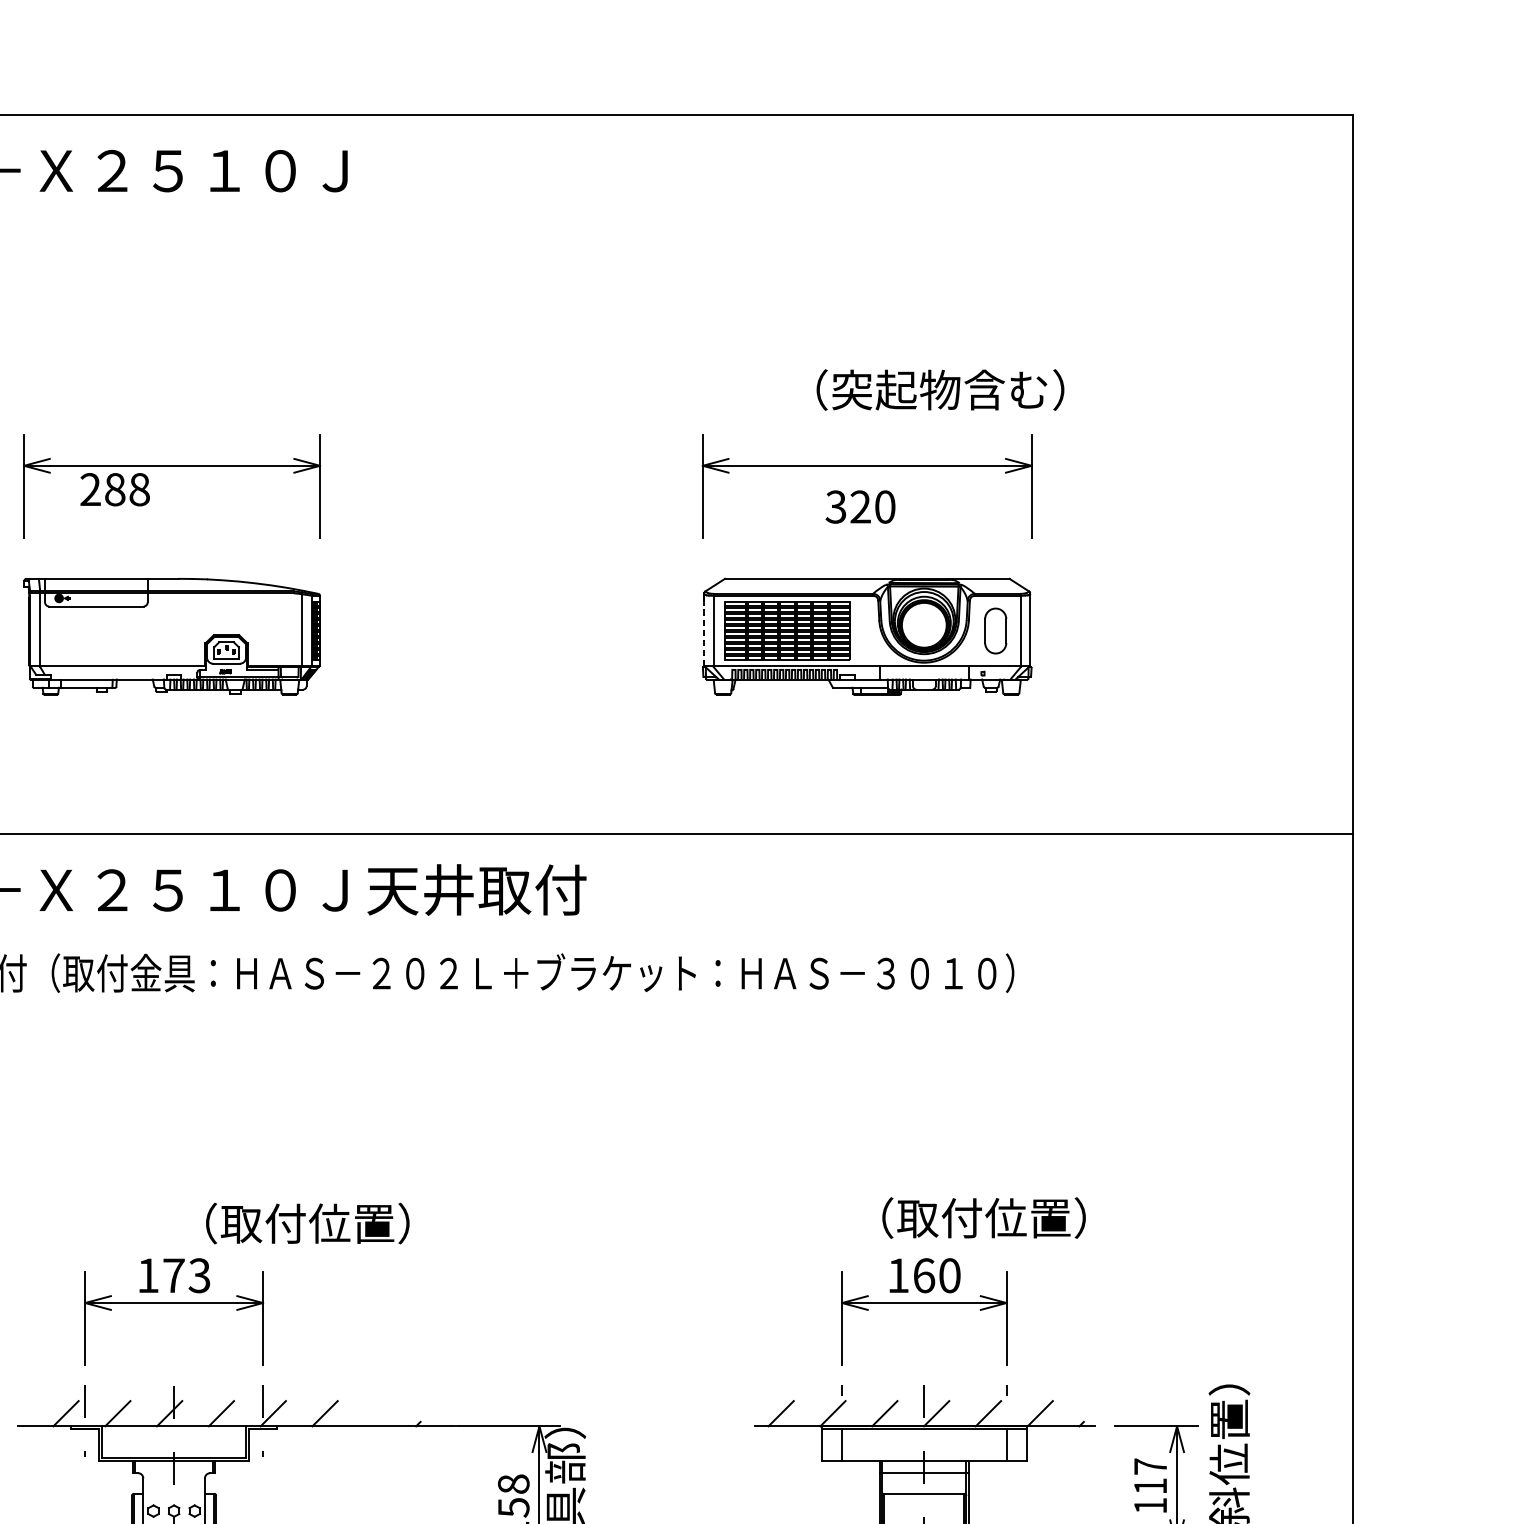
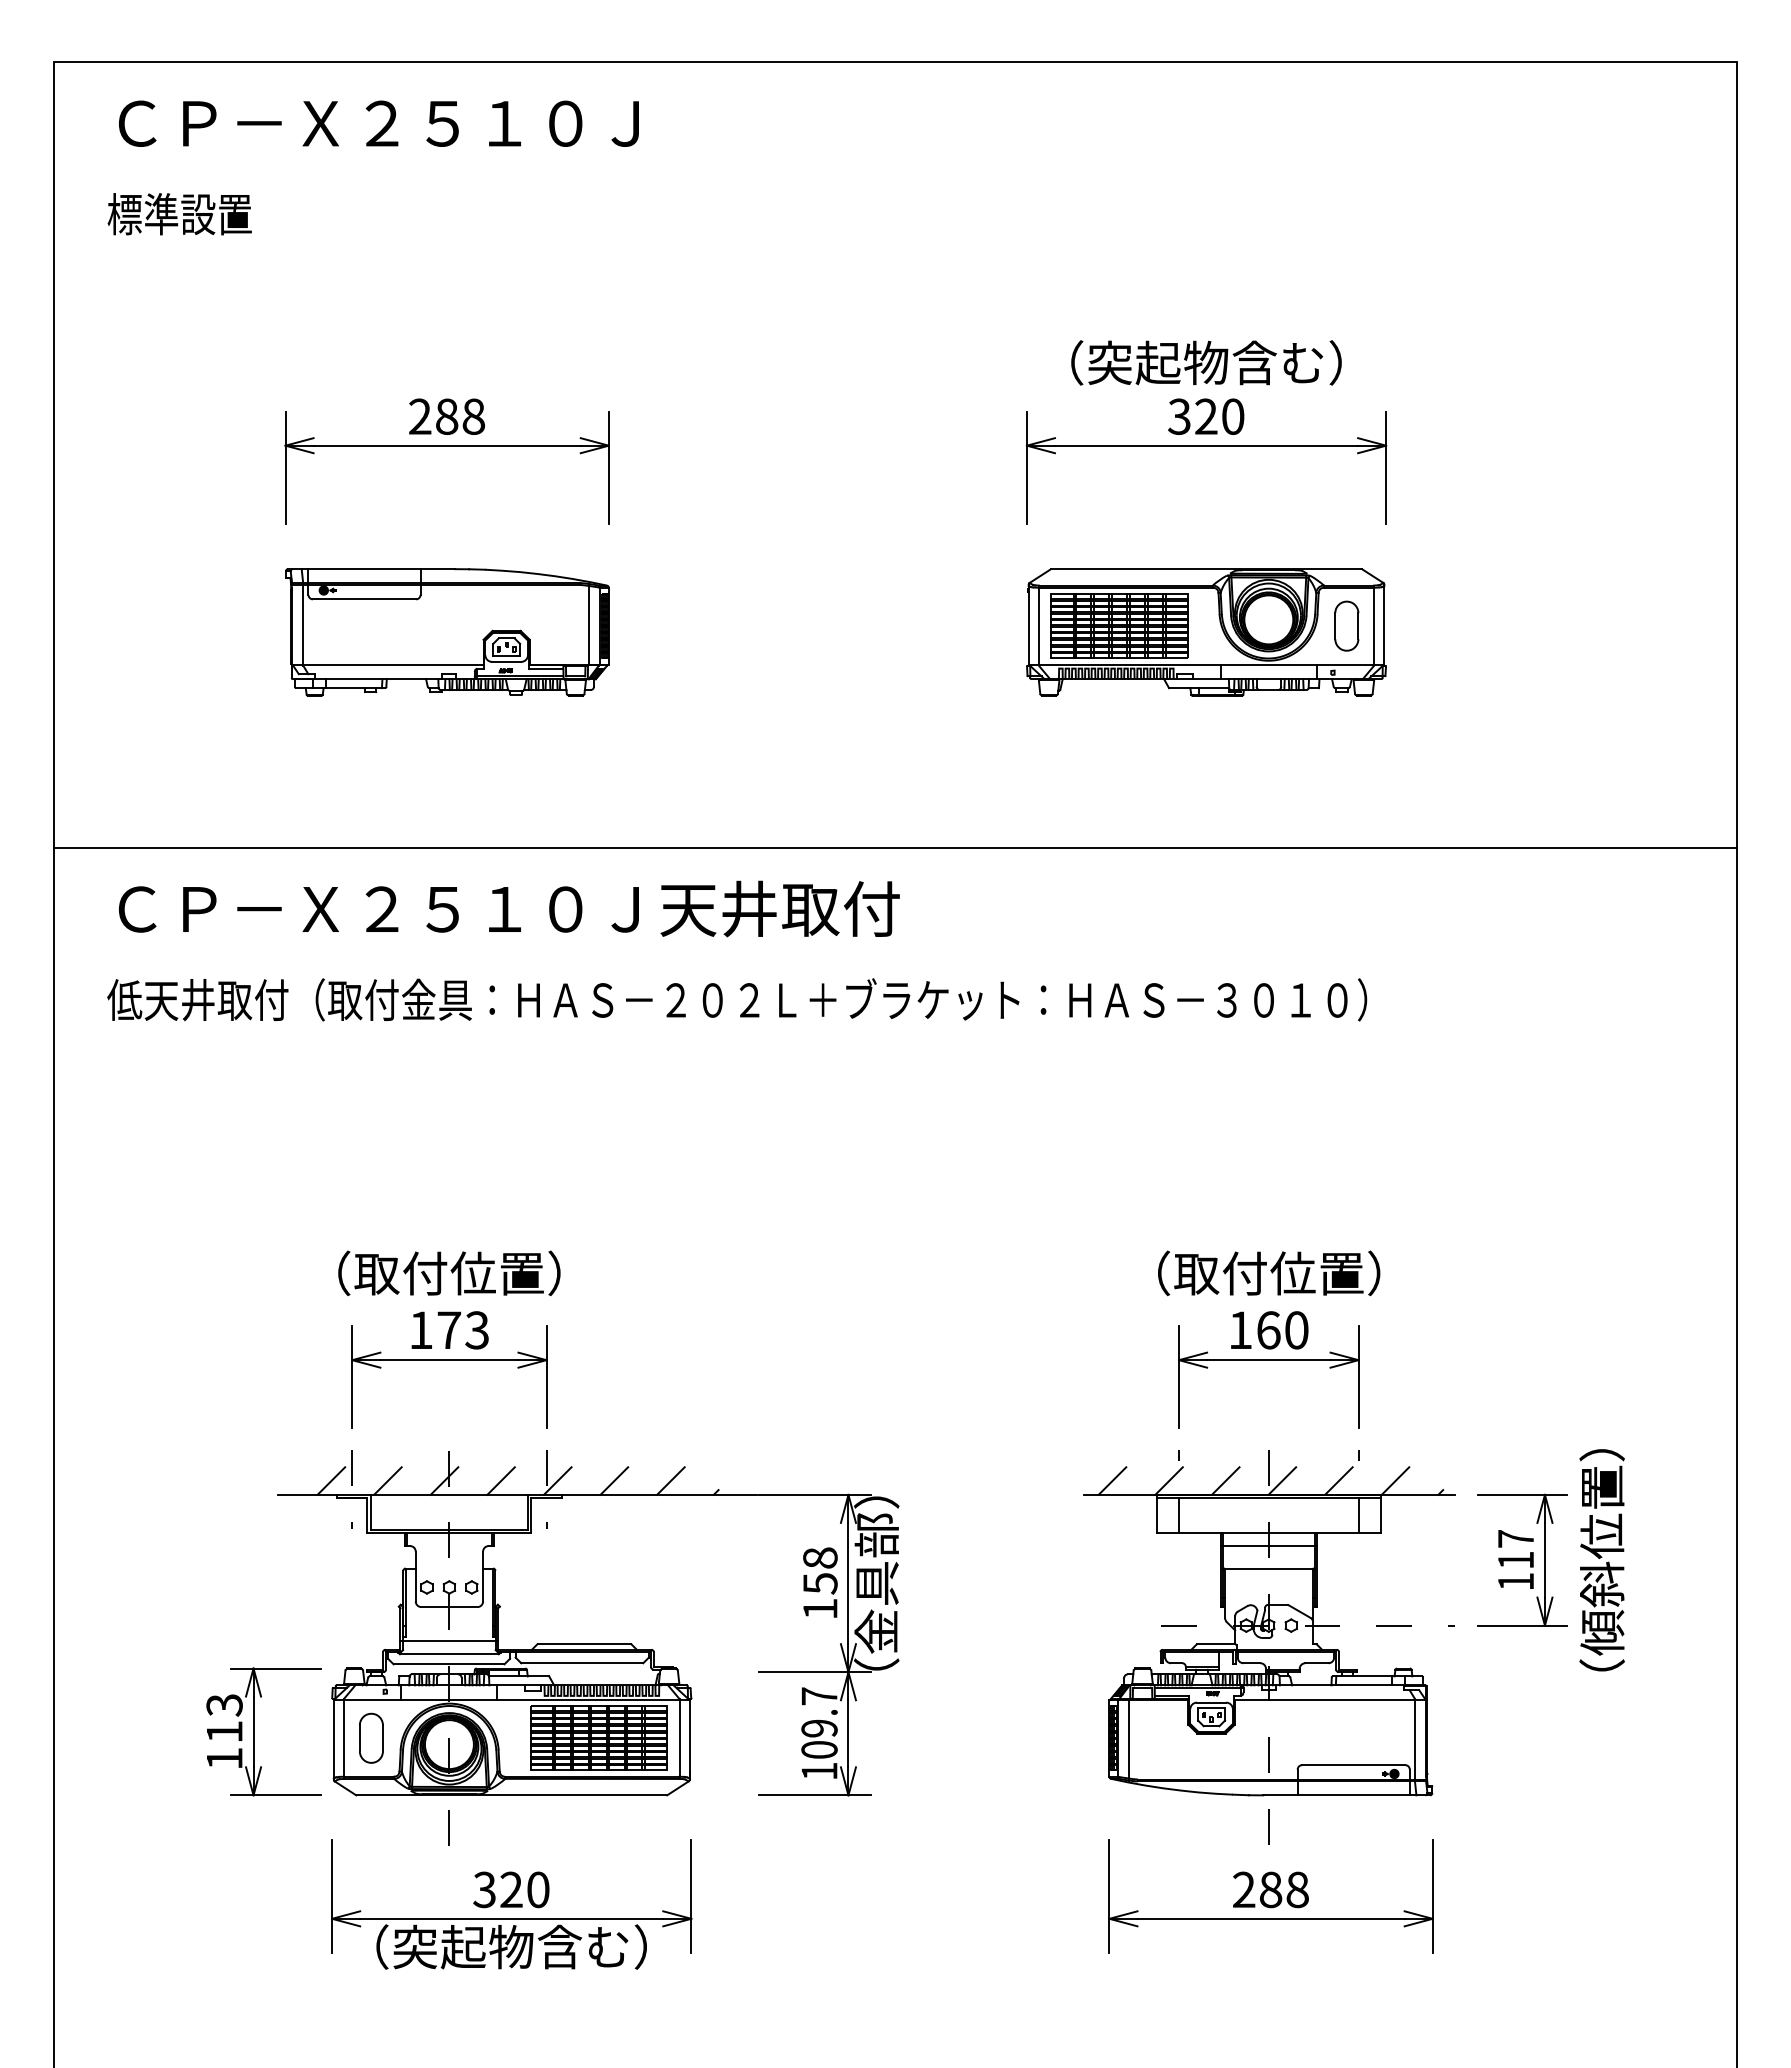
text: (940, 389) -> (1206, 362), moved
text: (114, 489) -> (446, 416), moved
text: (860, 506) -> (1206, 416), moved
line: (704, 632) -> (1028, 627), dashed -> solid
text: (984, 1218) -> (1269, 1273), moved
text: (307, 1222) -> (449, 1272), moved
line: (376, 1413) -> (670, 1480), added

